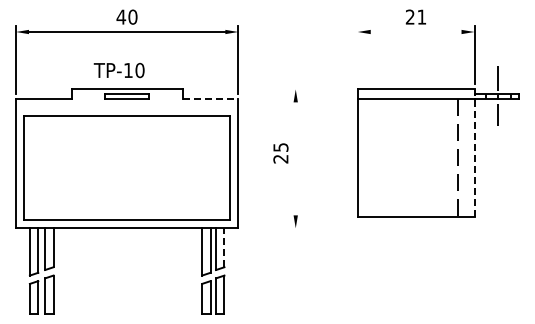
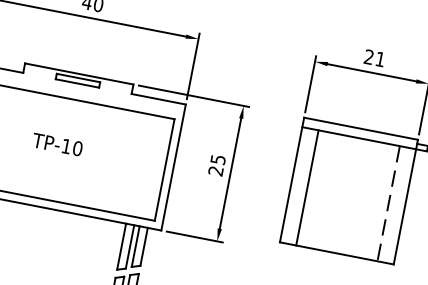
line: (415, 32) -> (371, 73), added
line: (357, 54) -> (310, 83), added
text: (118, 70) -> (56, 144), moved
line: (244, 89) -> (193, 96), added
line: (210, 99) -> (158, 99), dashed -> solid
line: (474, 153) -> (405, 202), dashed -> solid
line: (295, 158) -> (230, 173), added
line: (374, 158) -> (307, 188), added
line: (272, 228) -> (194, 237), added
line: (224, 247) -> (144, 246), dashed -> solid

